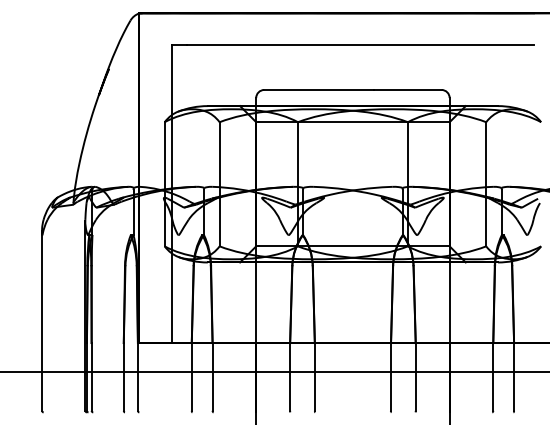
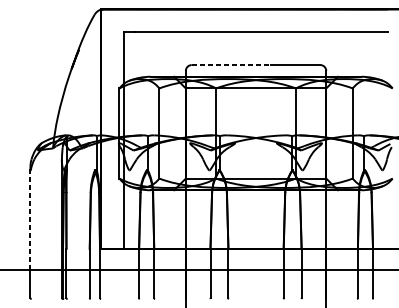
line: (318, 89) -> (231, 64), solid -> dashed
line: (42, 301) -> (30, 218), solid -> dashed

